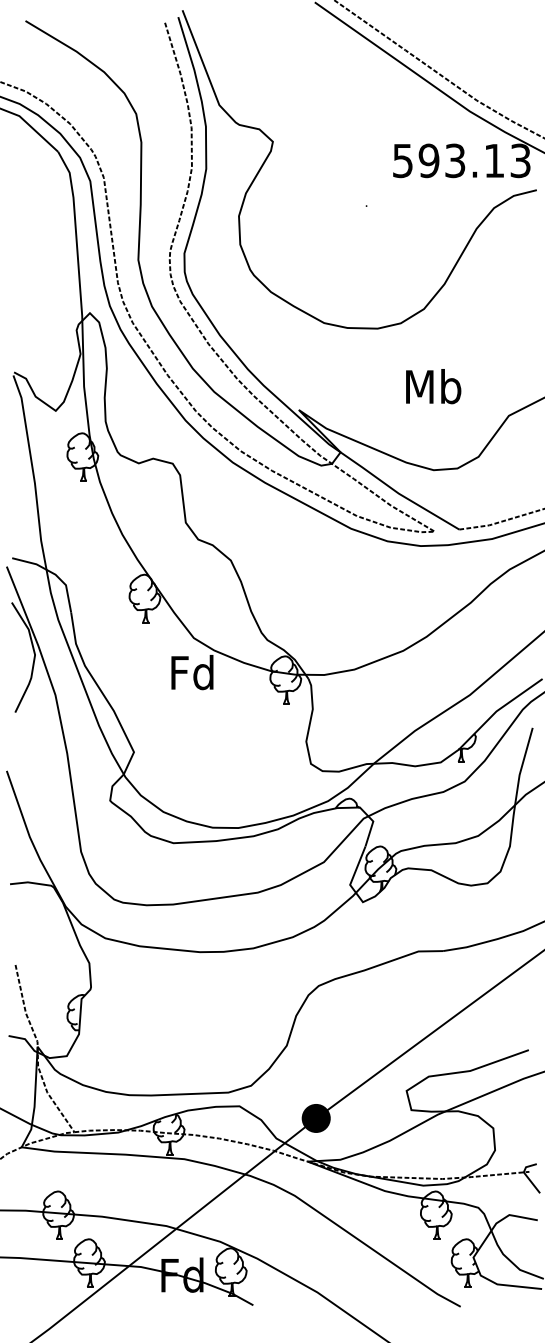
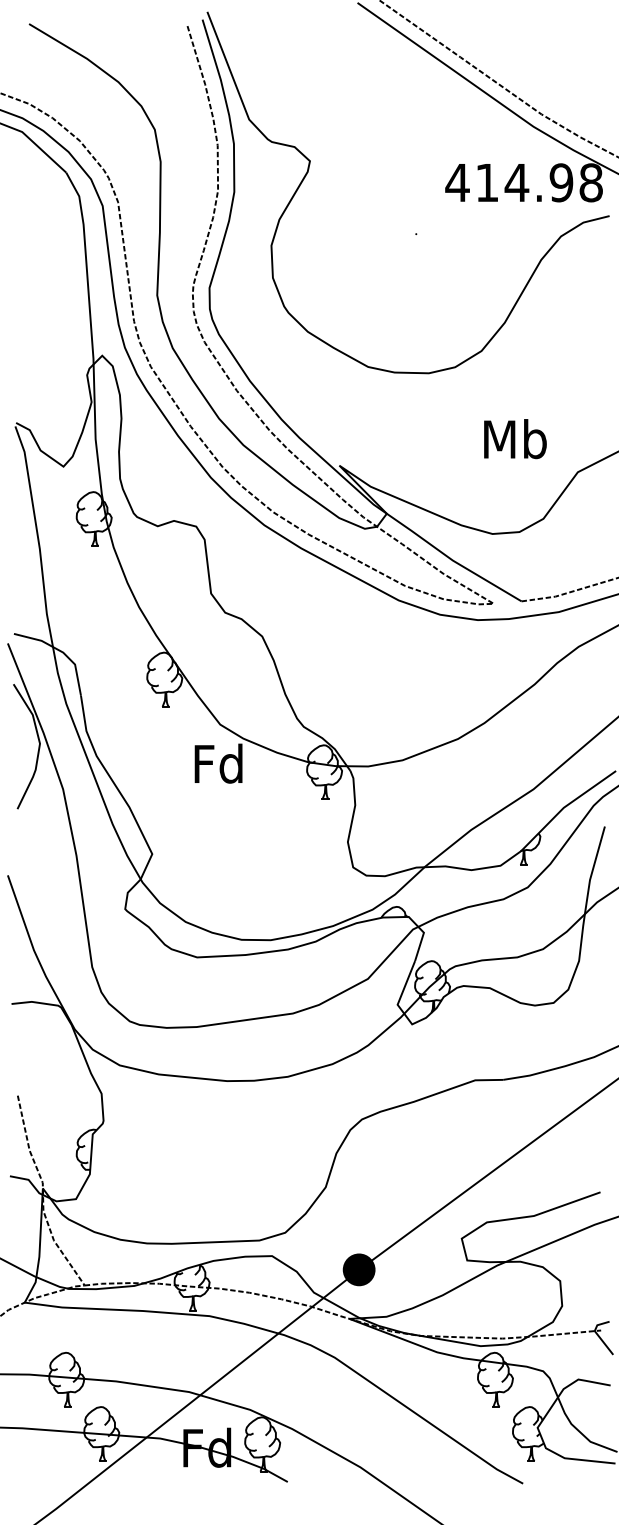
text: (461, 160) -> (523, 182), 593.13 -> 414.98
text: (433, 386) -> (515, 439), moved

